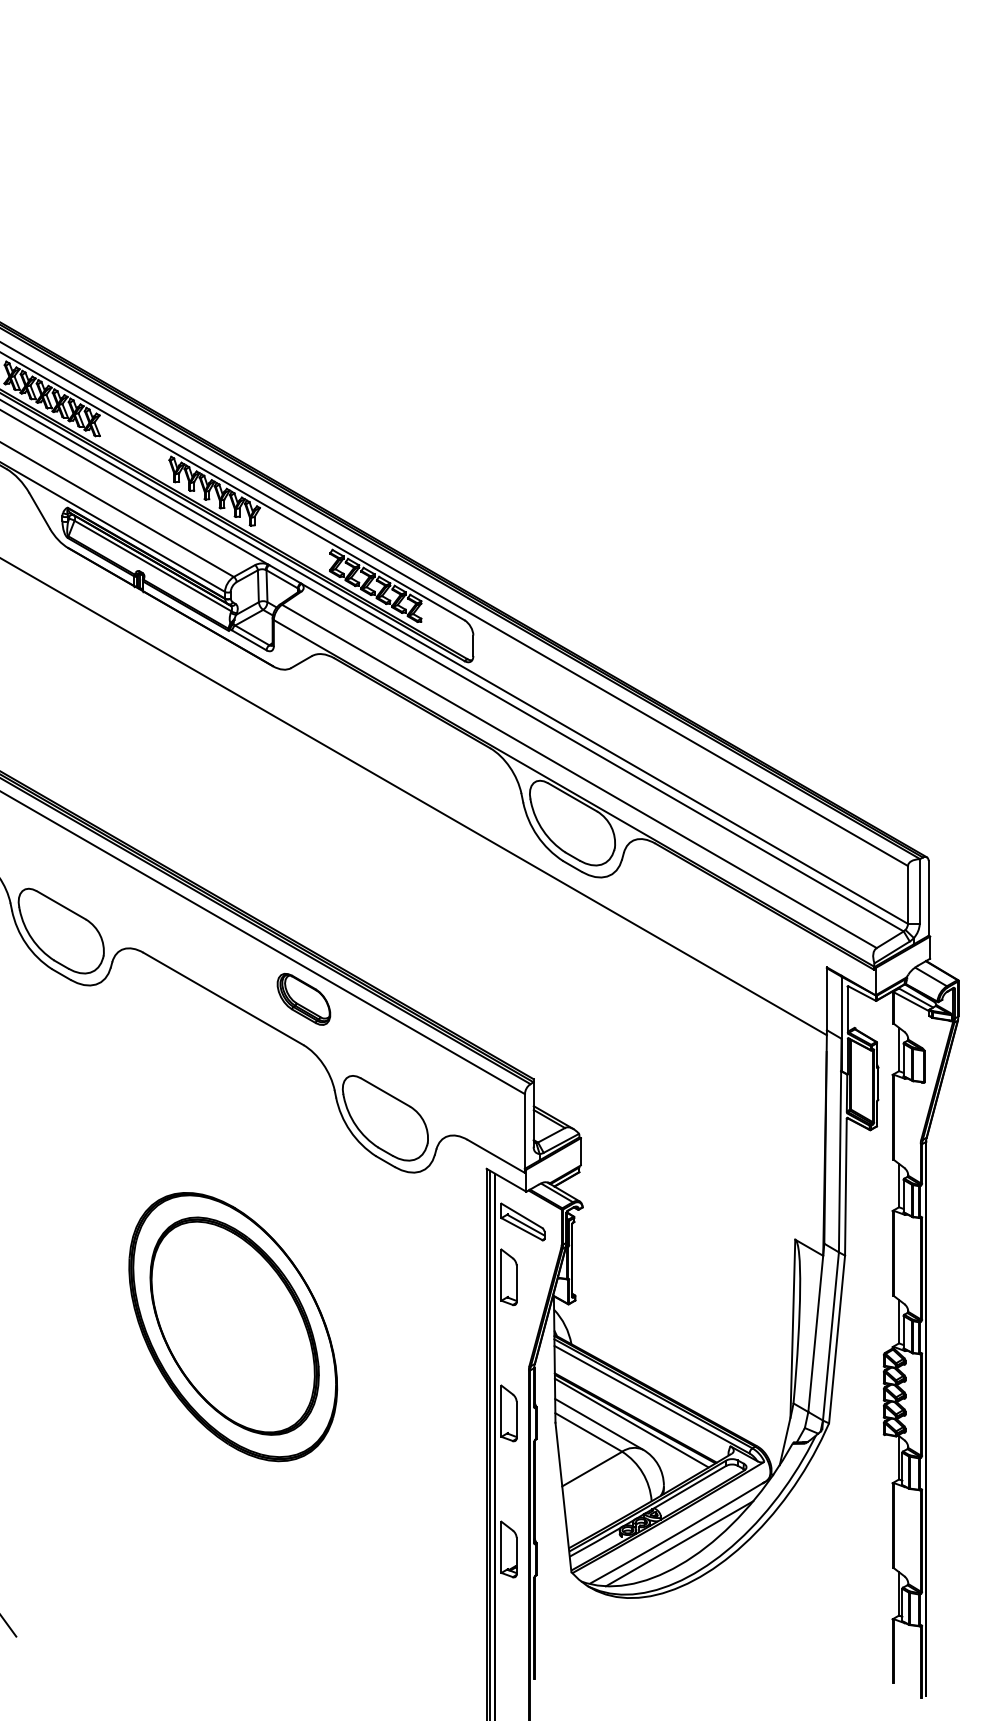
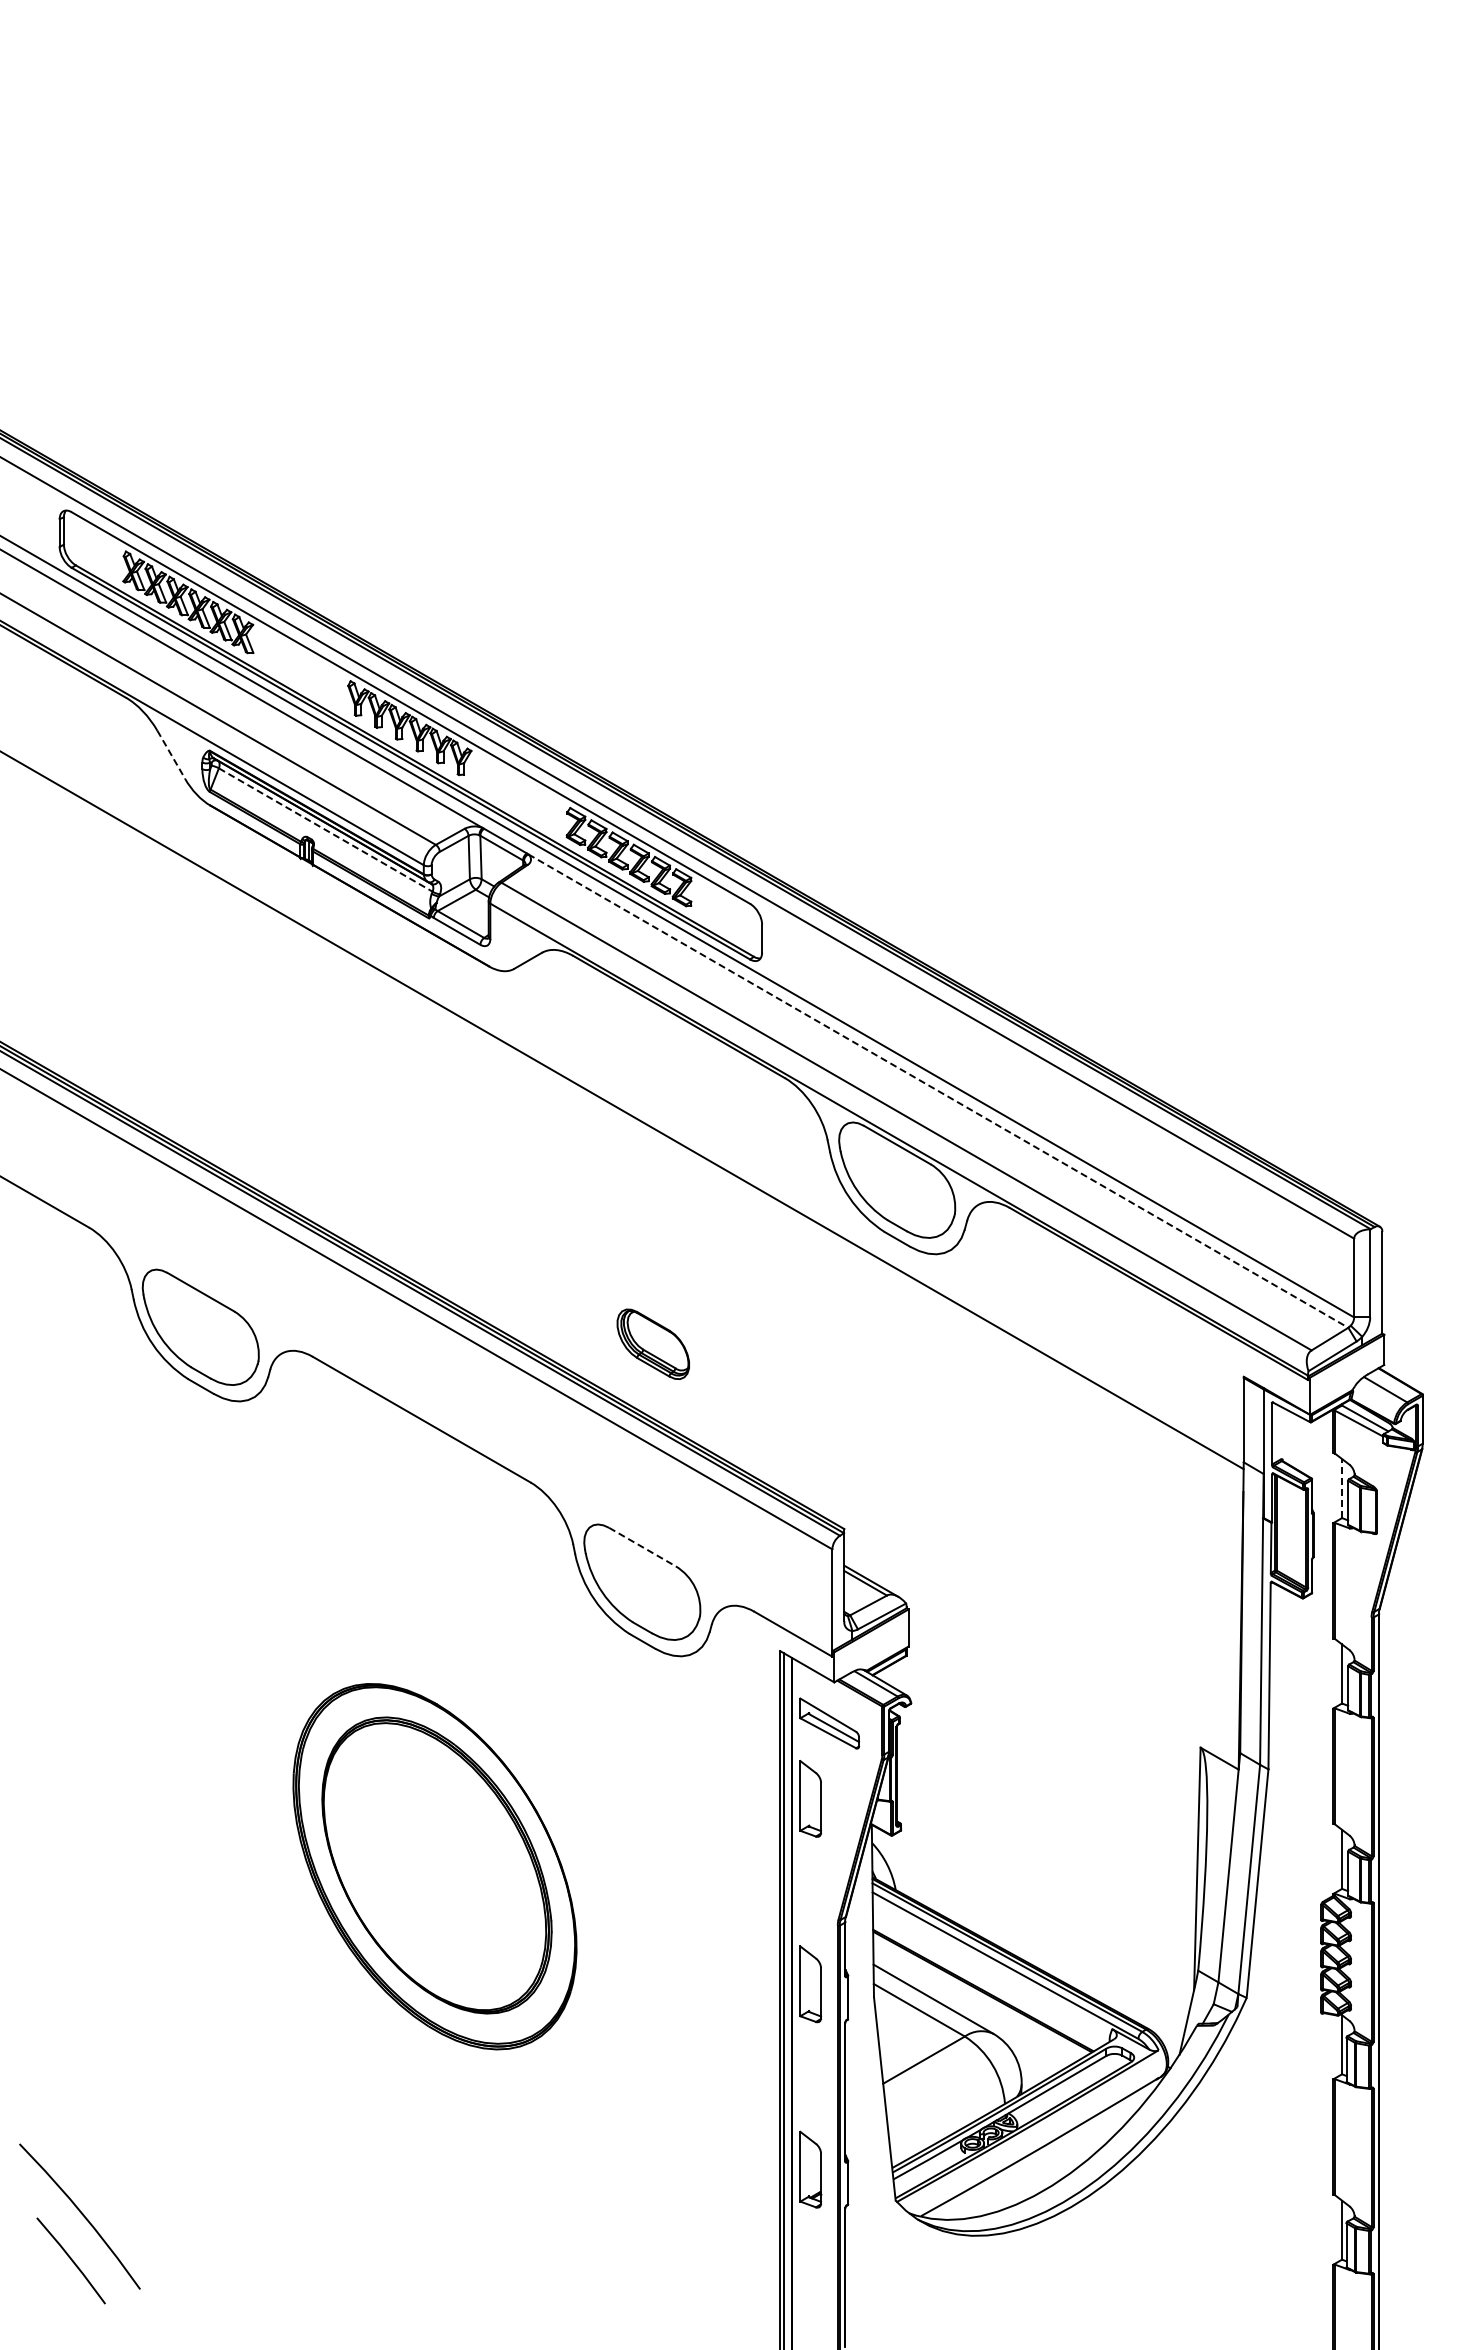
line: (39, 510) -> (171, 754), solid -> dashed
line: (153, 566) -> (326, 830), solid -> dashed
line: (602, 758) -> (938, 1091), solid -> dashed
part: (303, 998) -> (652, 1343), moved
line: (899, 1049) -> (1342, 1488), solid -> dashed
line: (385, 1092) -> (642, 1547), solid -> dashed
line: (631, 1423) -> (977, 1997), removed
line: (679, 1543) -> (1042, 2161), removed

